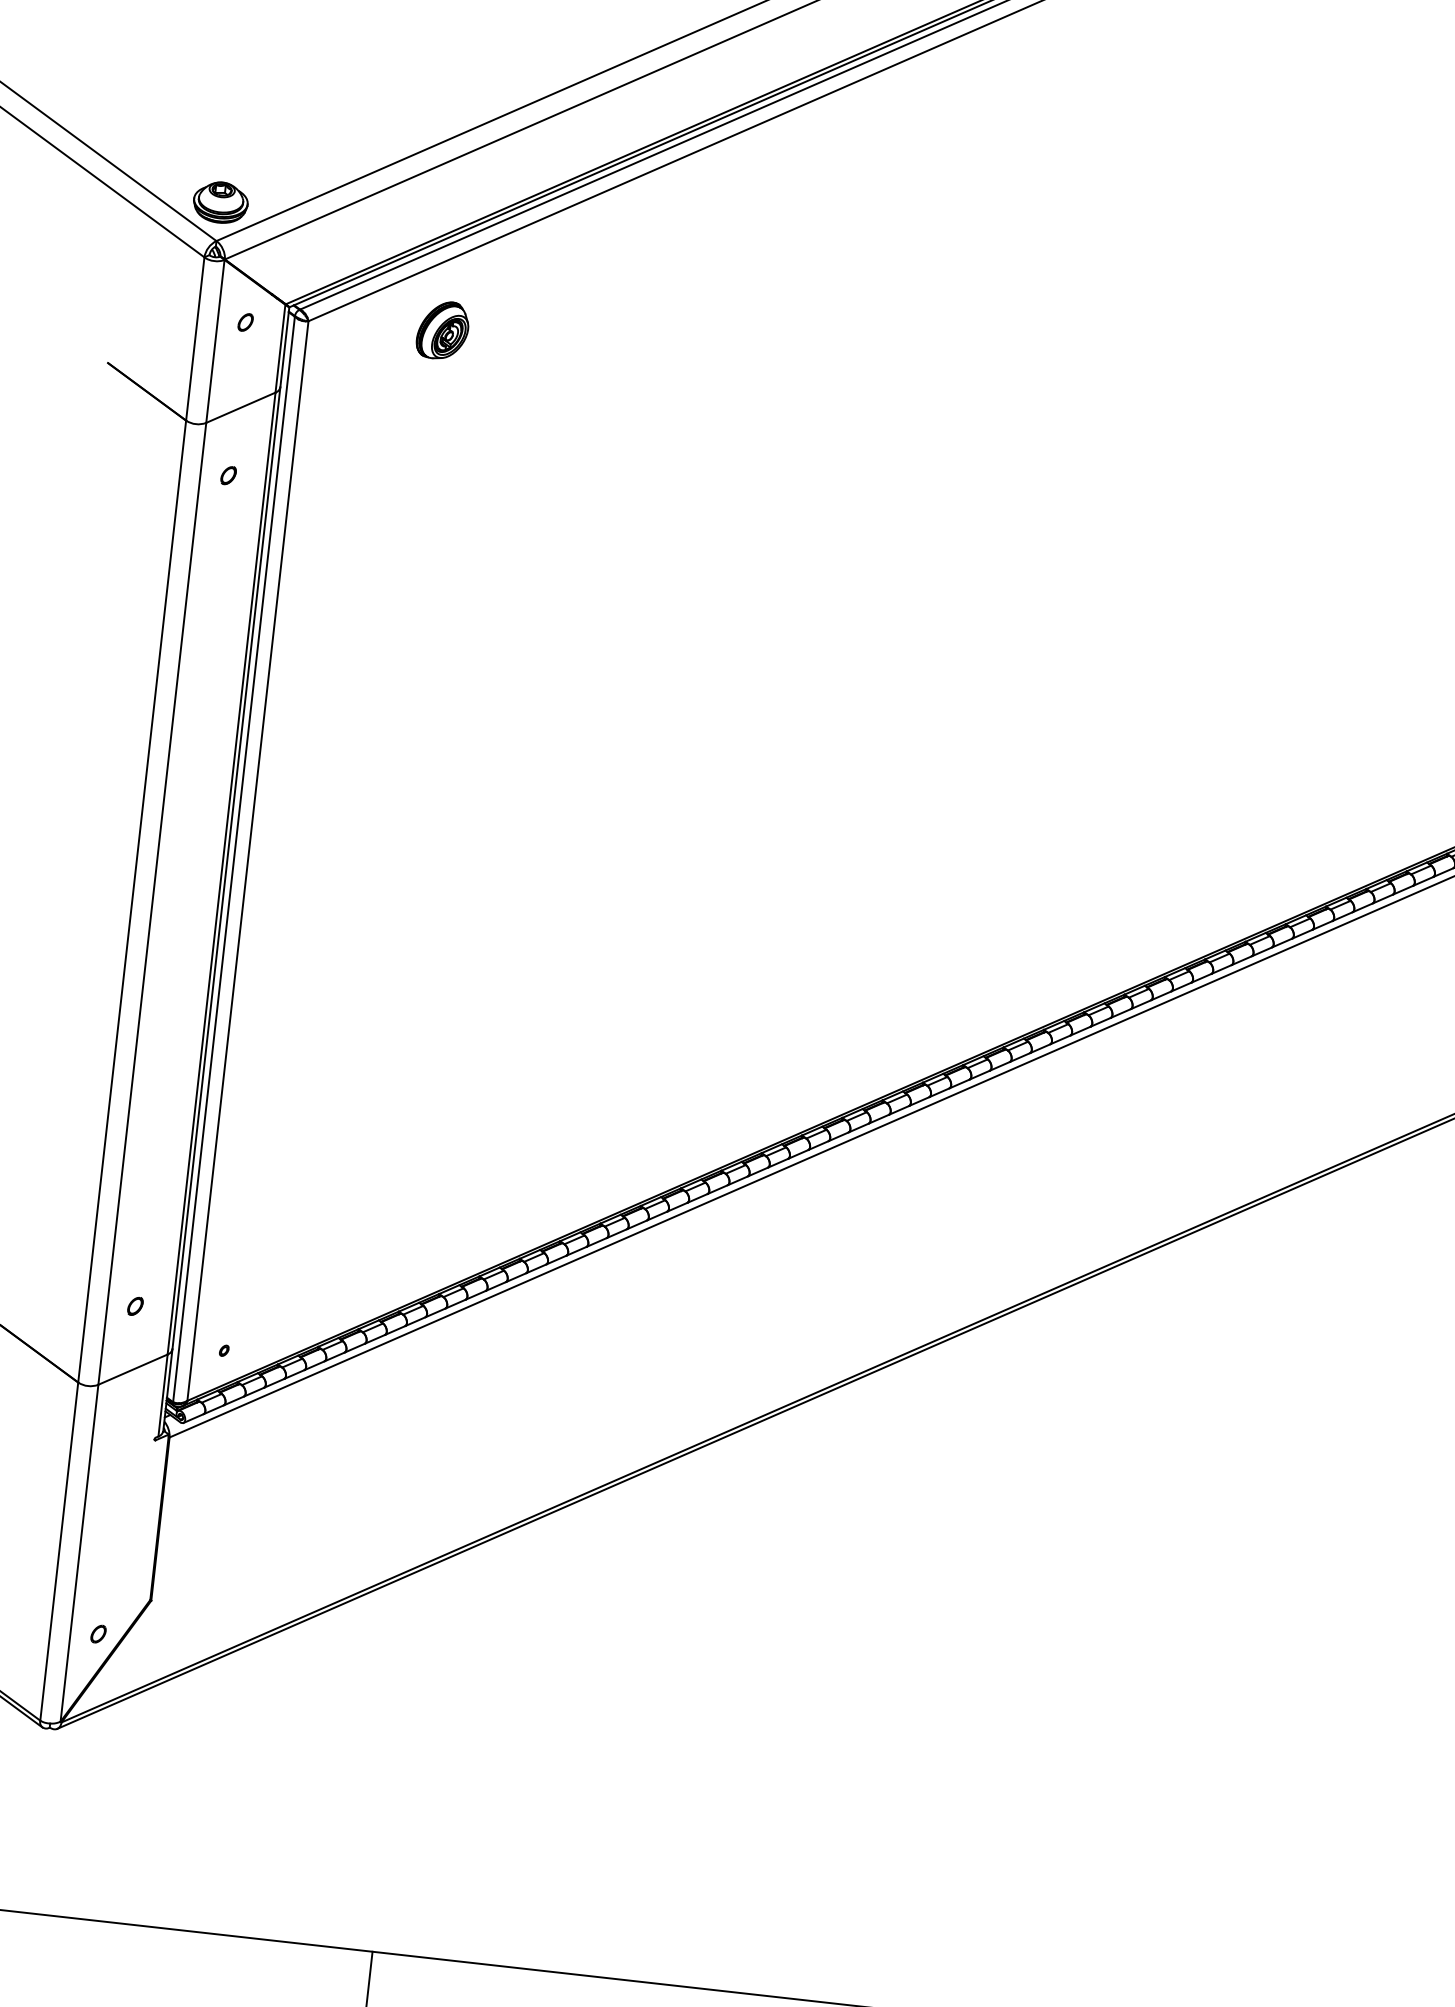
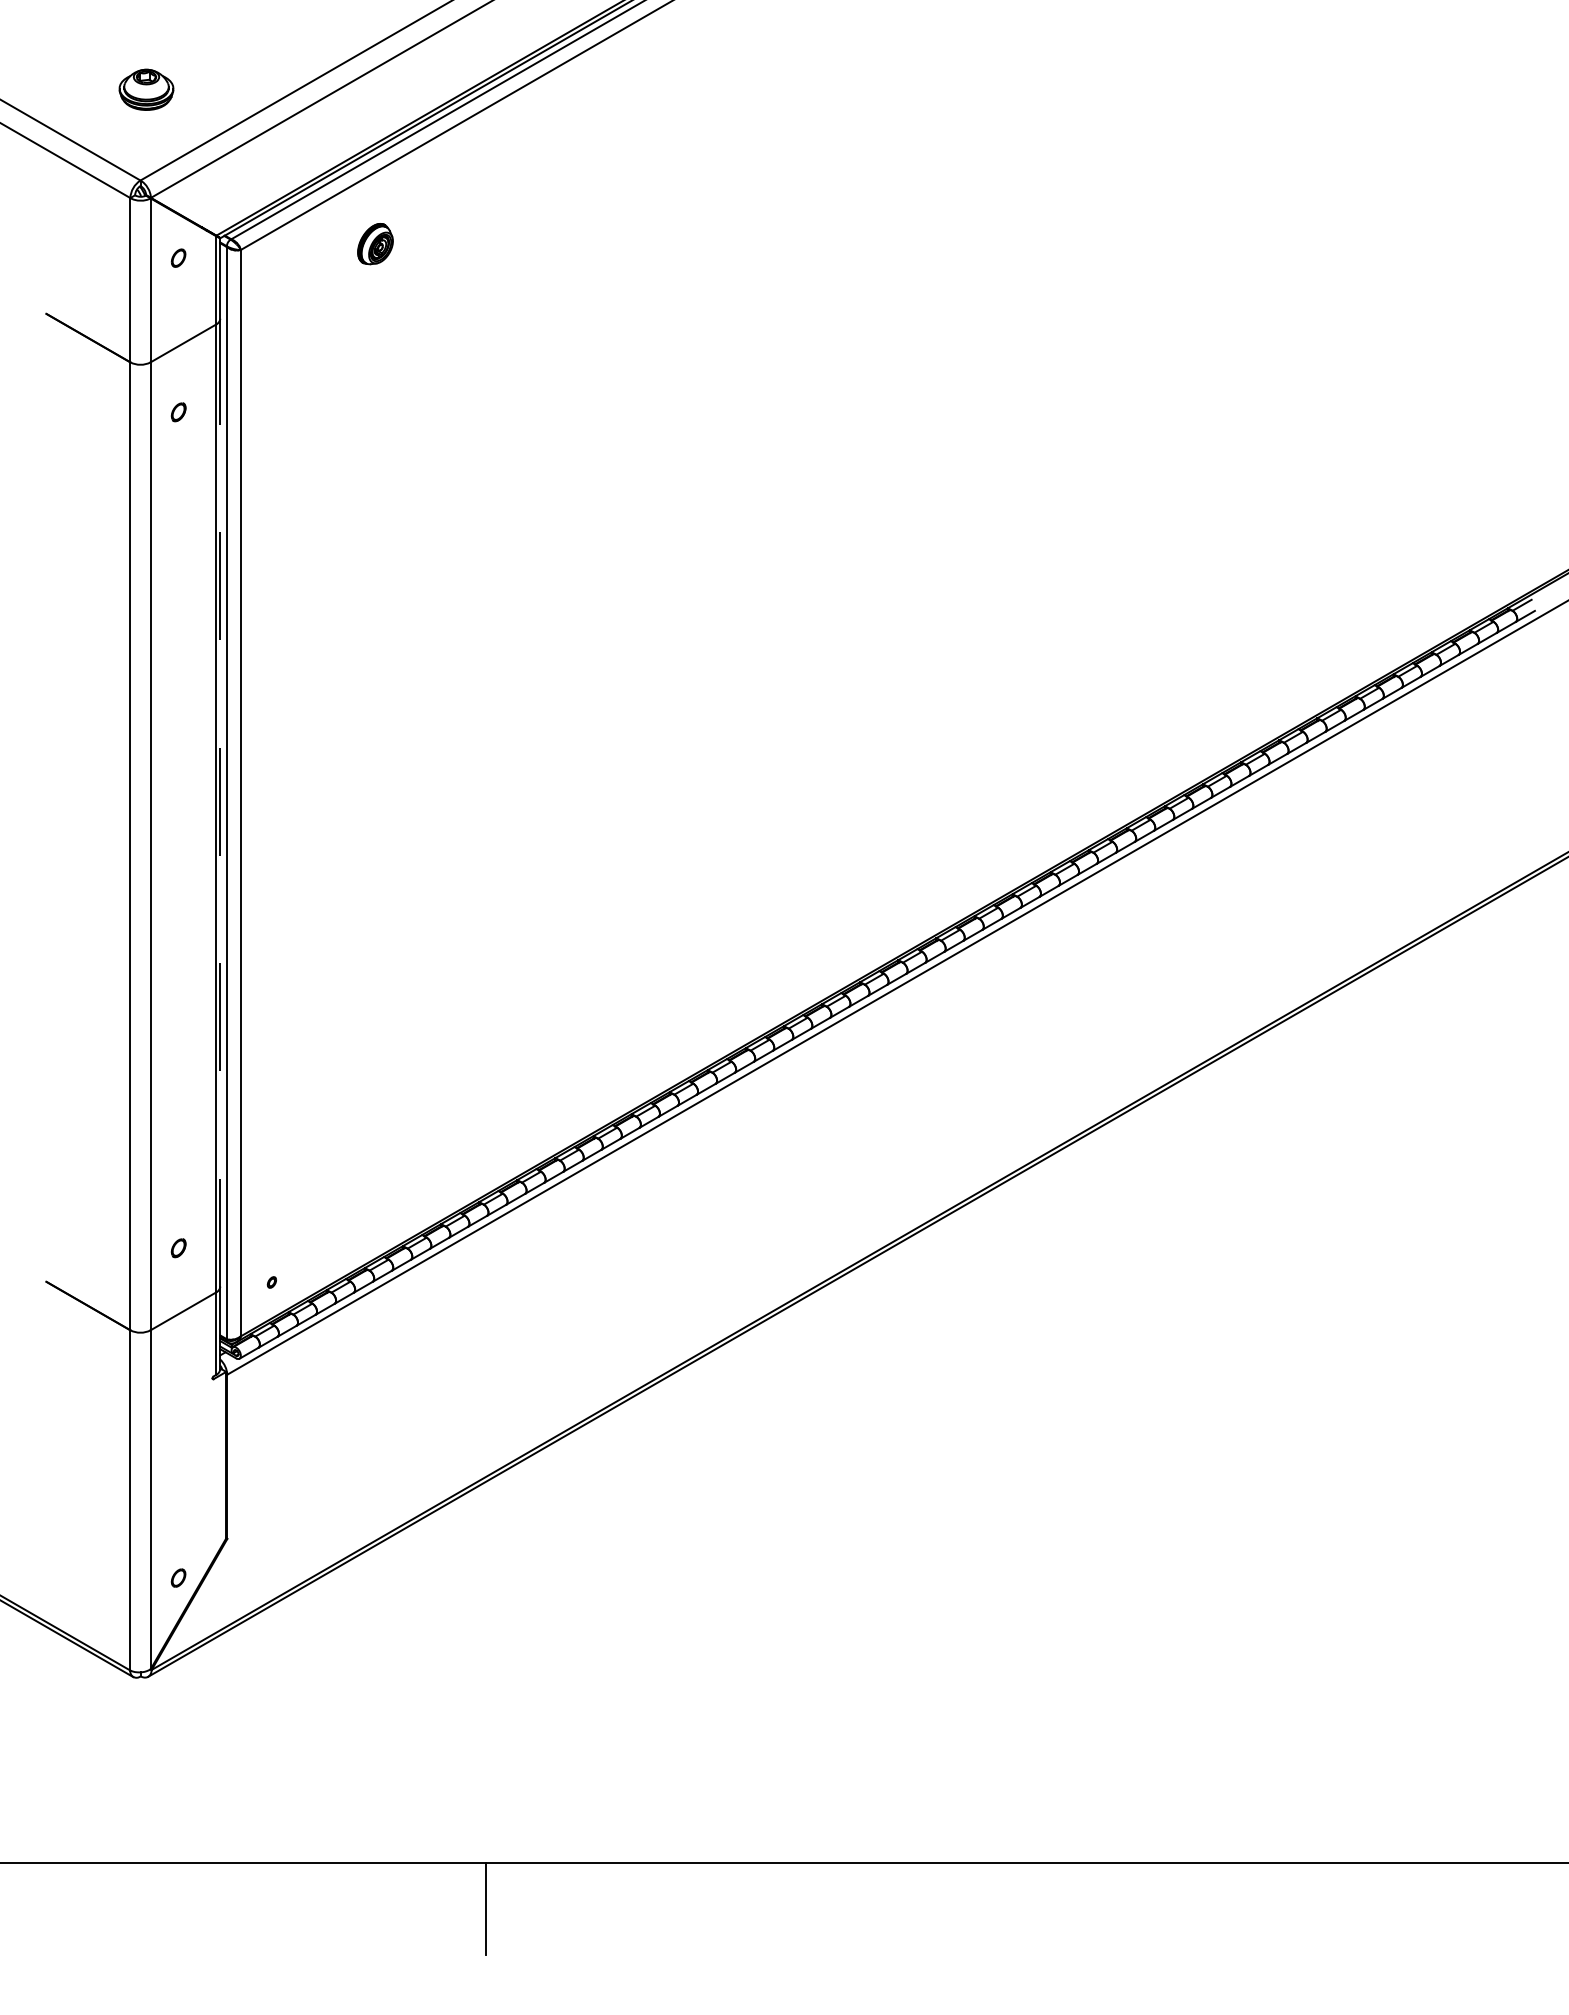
part: (220, 202) -> (146, 89), moved
part: (442, 329) -> (375, 243), size x0.7
line: (226, 868) -> (220, 802), solid -> dashed

